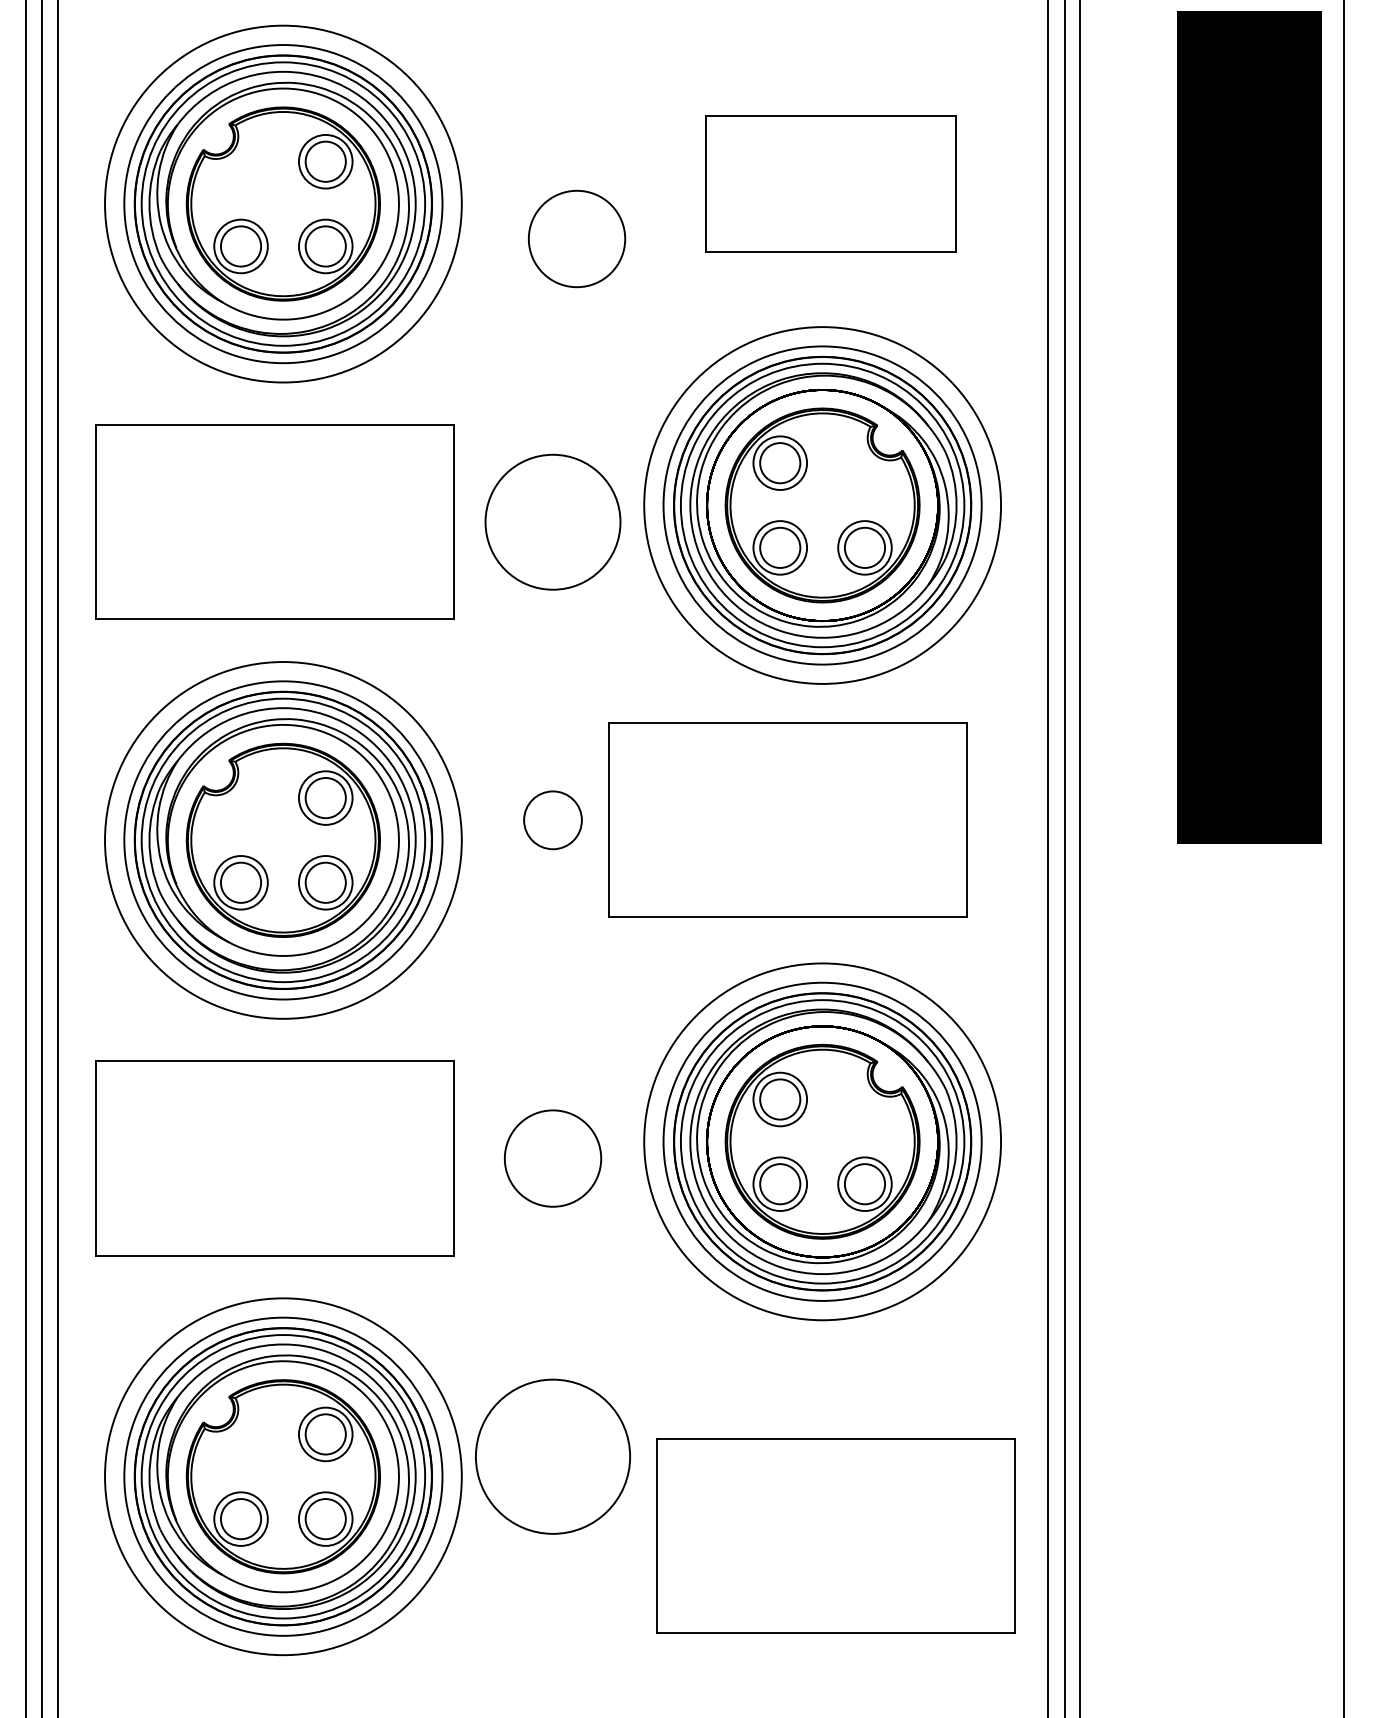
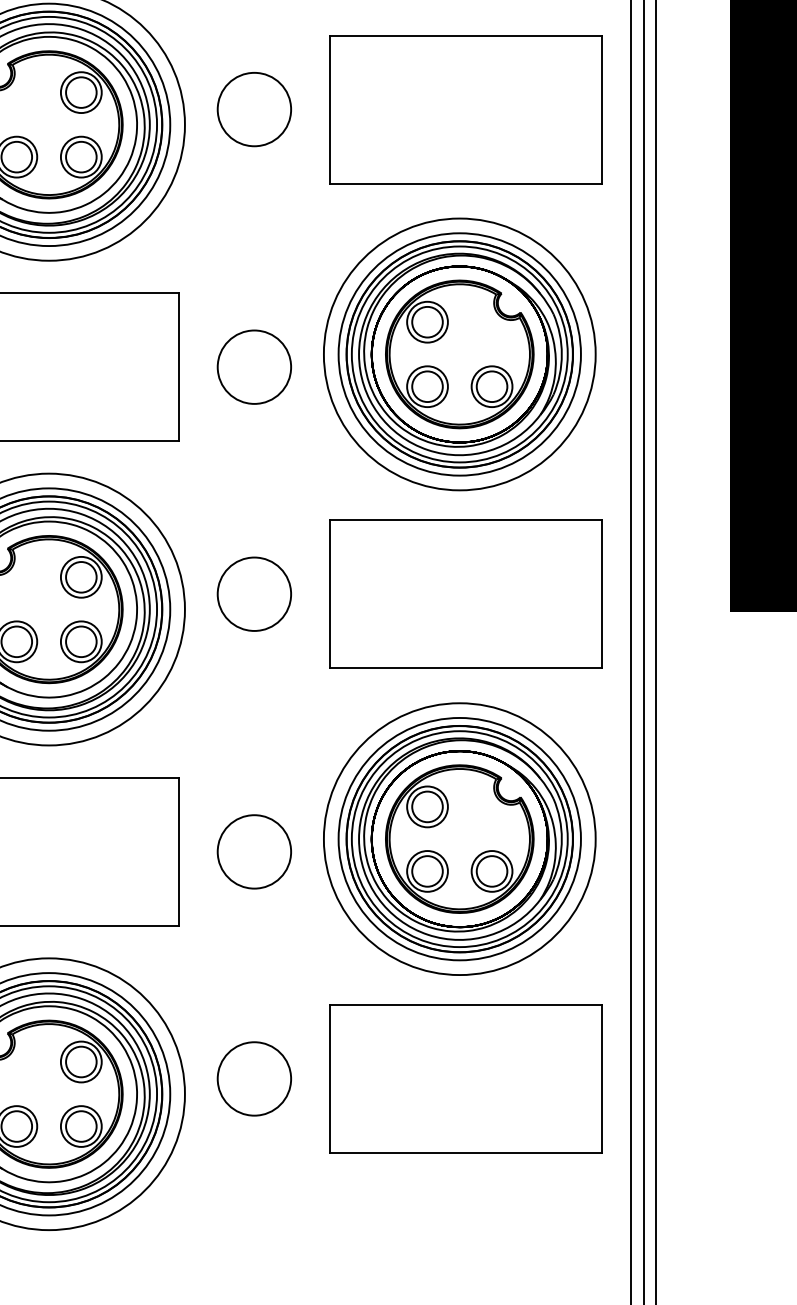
part: (830, 183) -> (465, 109), size x1.43
circle: (576, 238) -> (254, 109), moved
circle: (552, 522) -> (254, 367), size x0.71
part: (787, 819) -> (465, 593), moved
circle: (552, 820) -> (254, 594), size x1.67
circle: (552, 1456) -> (254, 1078), size x0.62
part: (835, 1535) -> (465, 1078), moved

